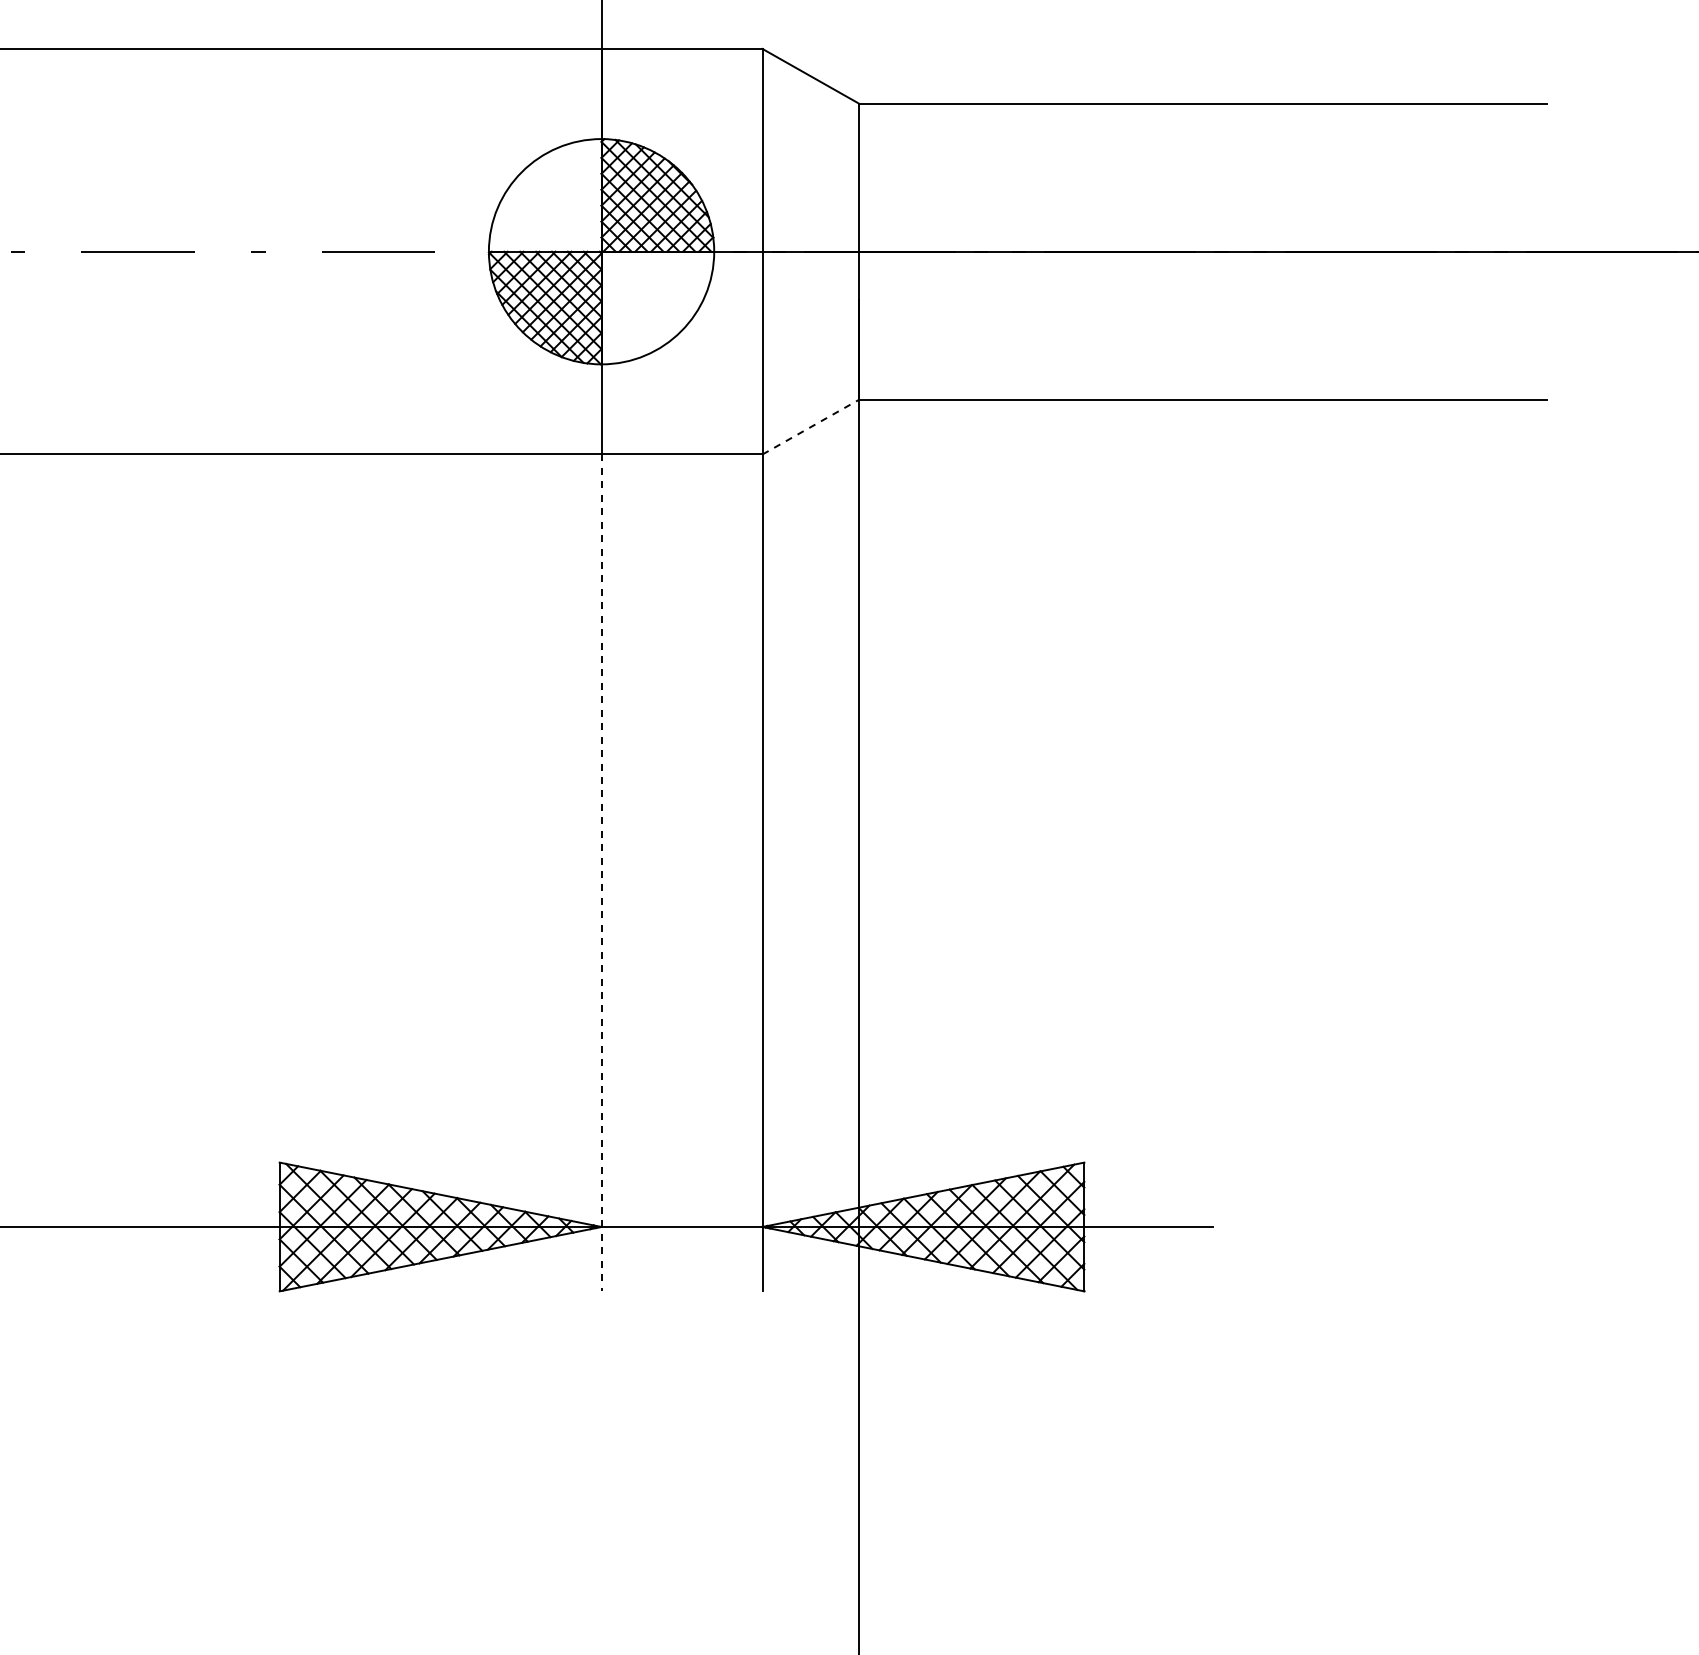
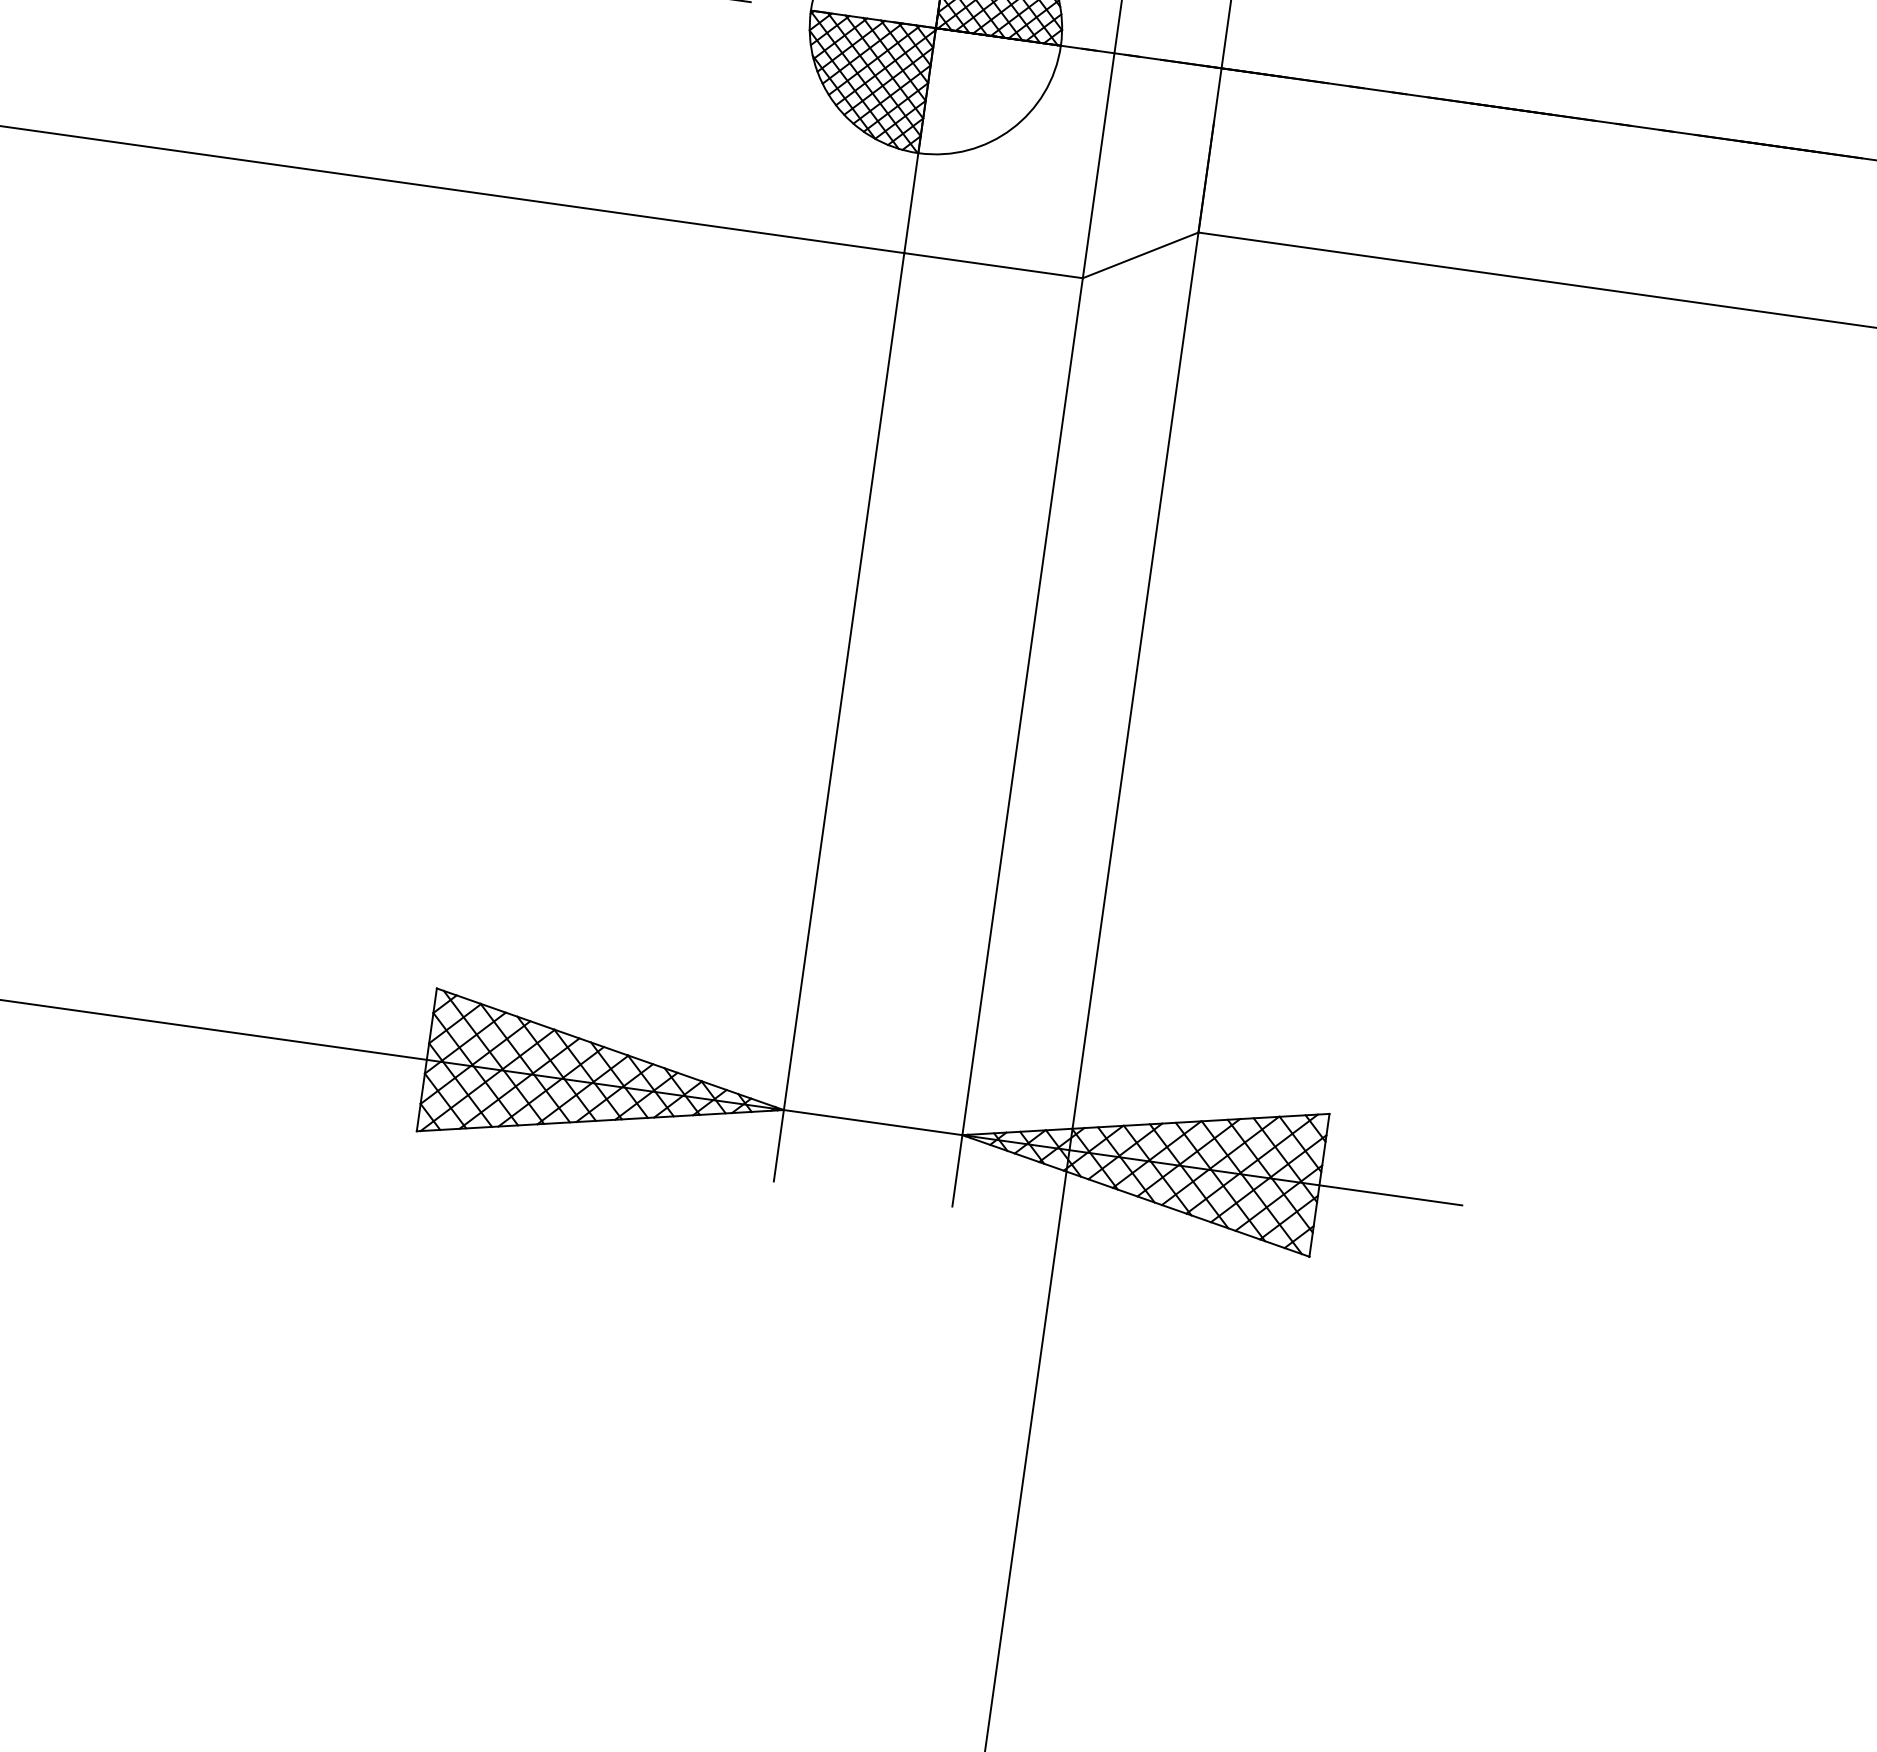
line: (811, 426) -> (1141, 254), dashed -> solid
line: (601, 873) -> (838, 717), dashed -> solid

